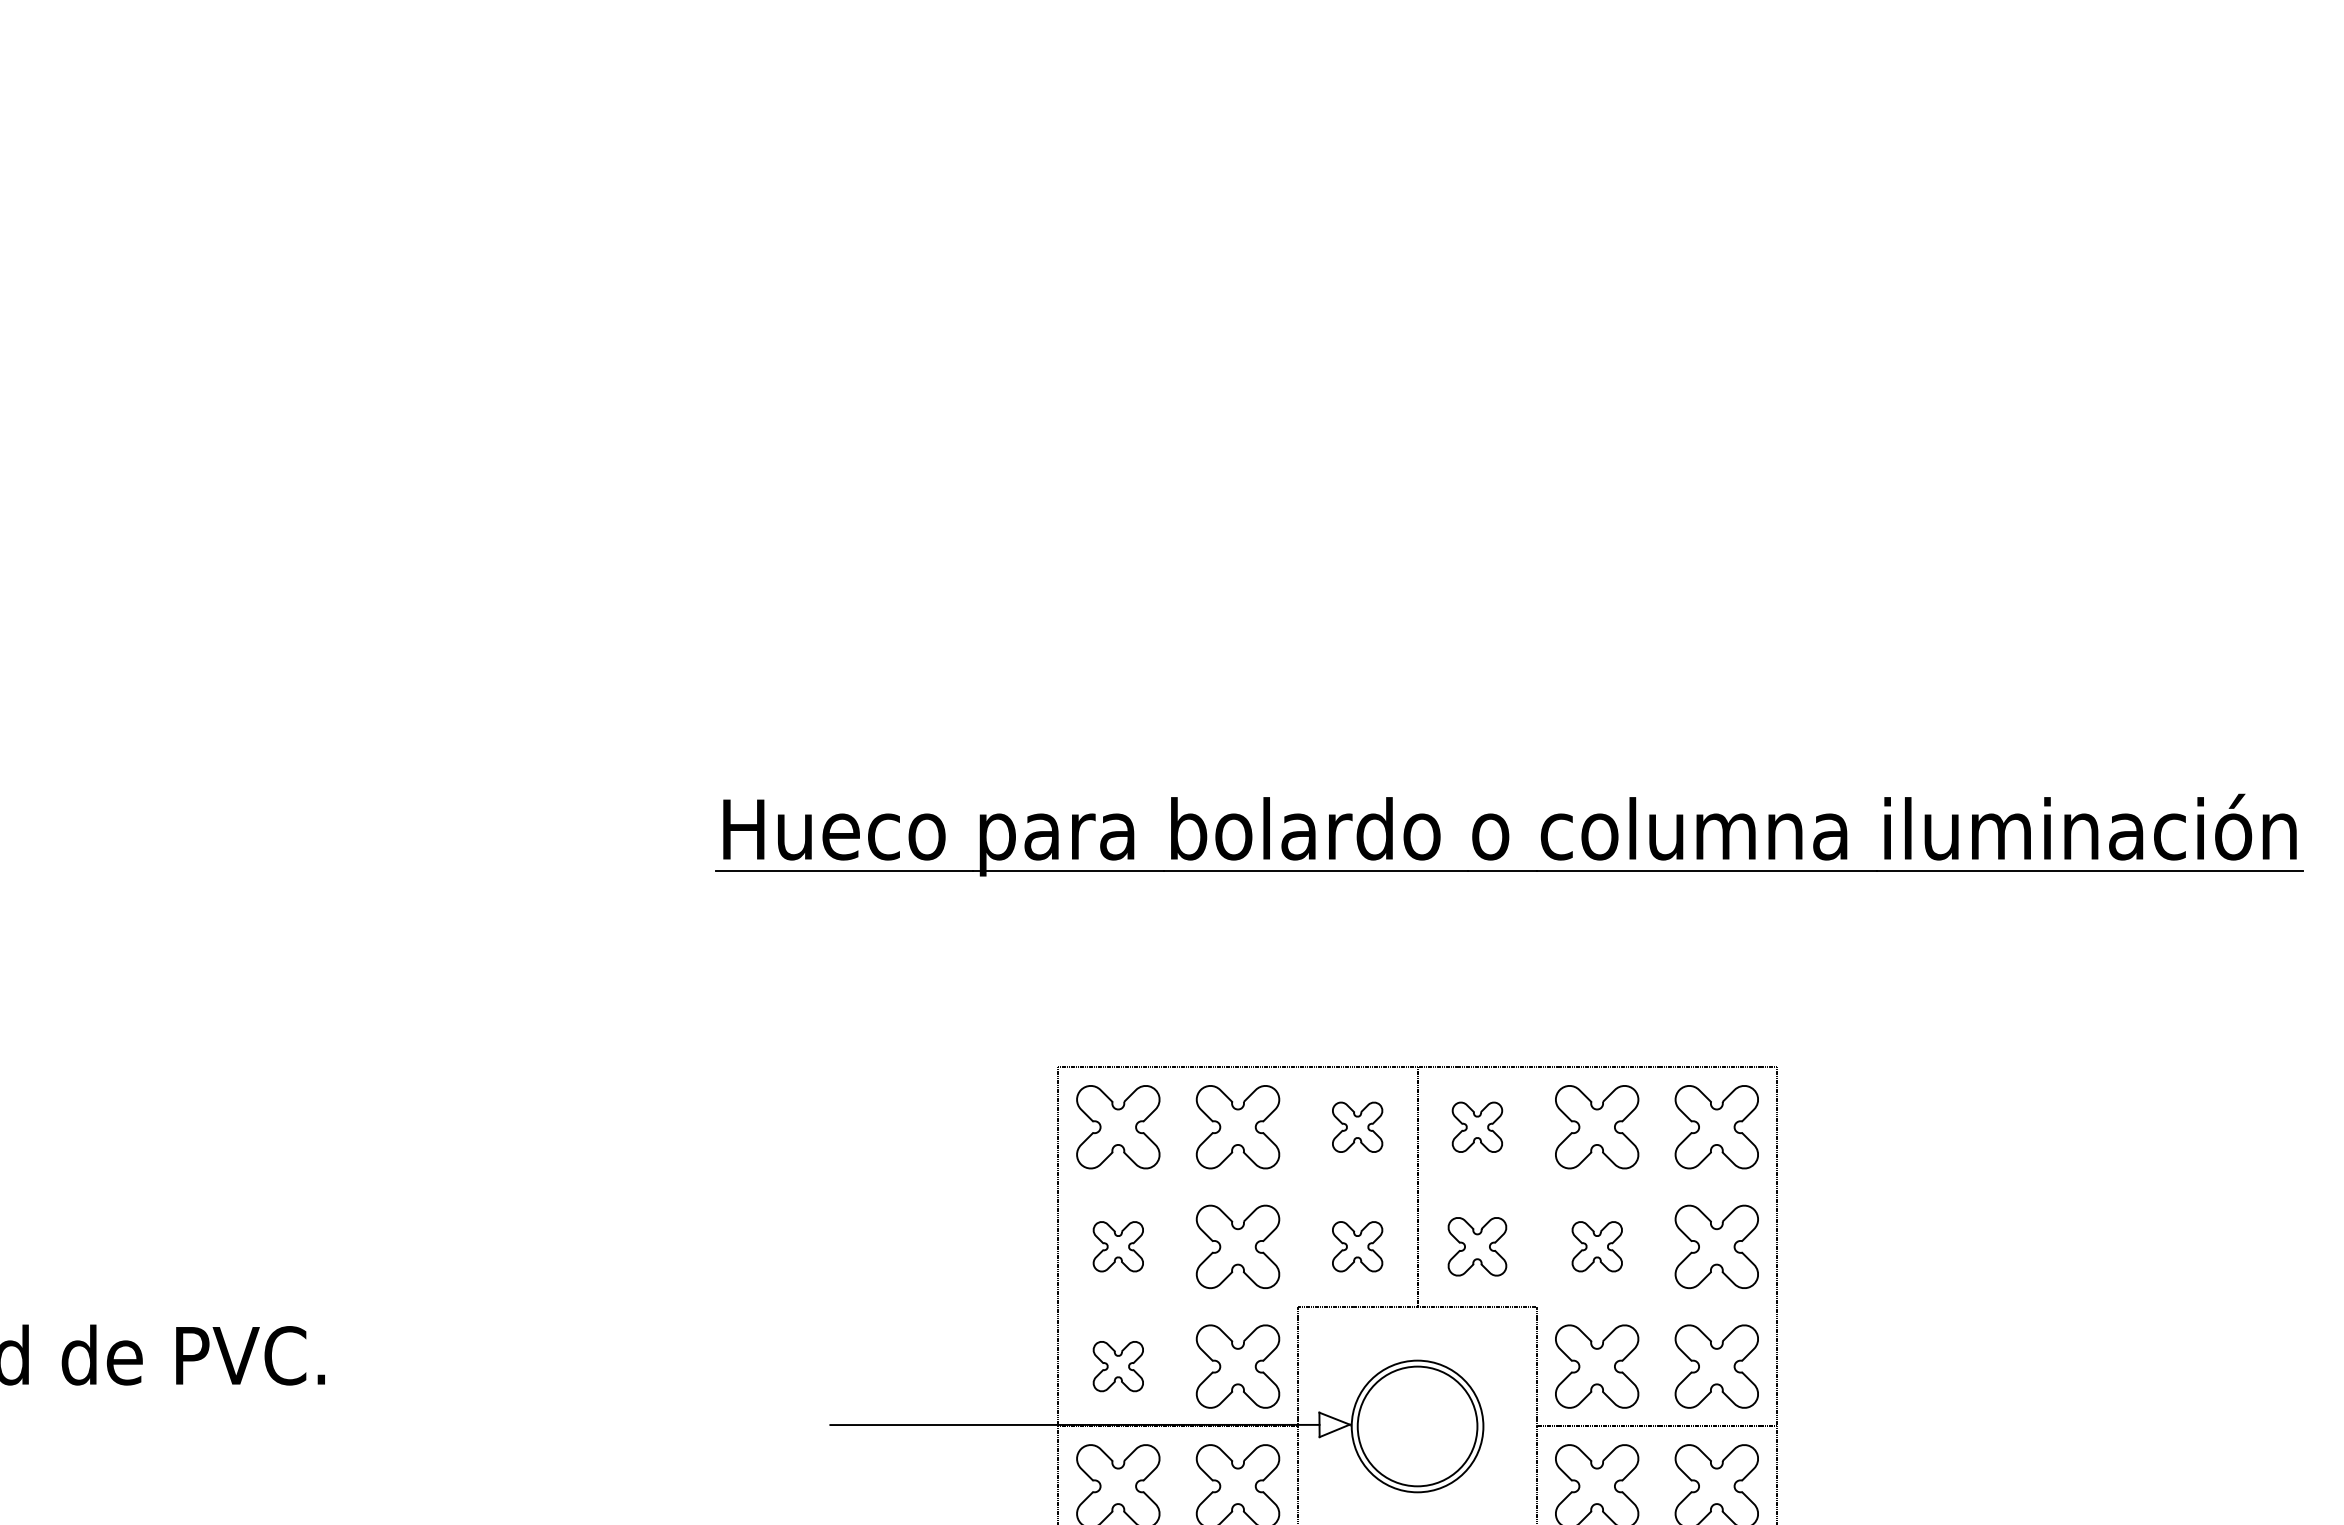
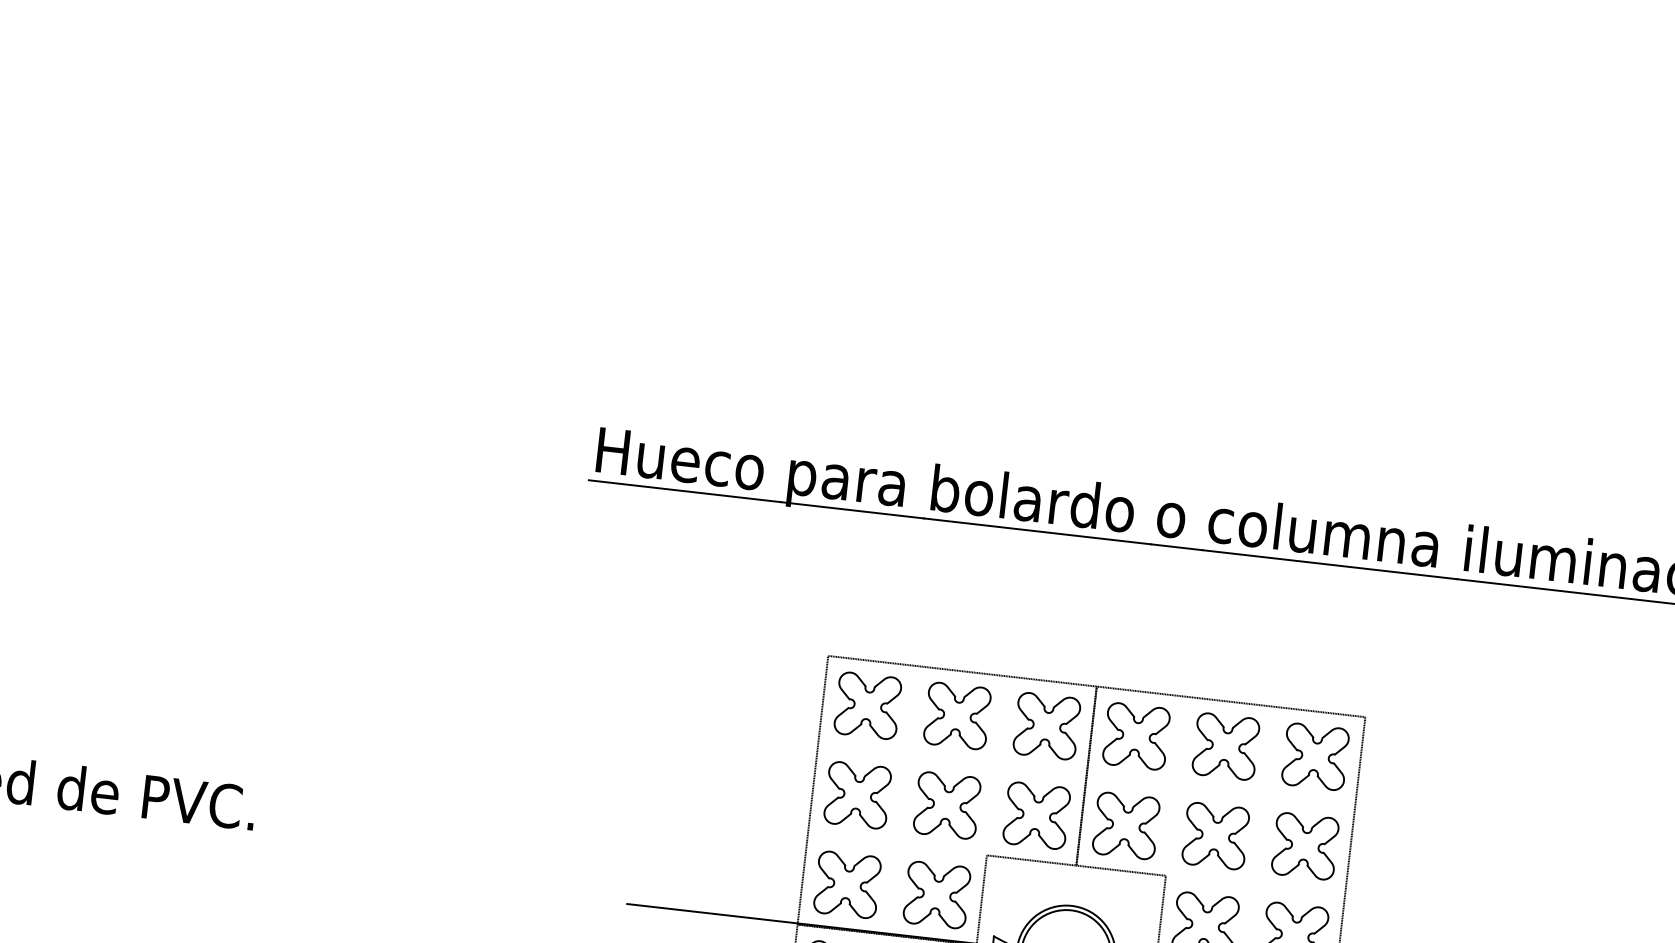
part: (1357, 1127) -> (1046, 726), size x1.67
part: (1477, 1127) -> (1136, 736), size x1.67
part: (1118, 1246) -> (857, 795), size x1.67
part: (1357, 1246) -> (1036, 815), size x1.67
part: (1477, 1246) -> (1126, 825), size x1.43
part: (1597, 1246) -> (1216, 835), size x1.67
part: (1118, 1366) -> (847, 884), size x1.67

